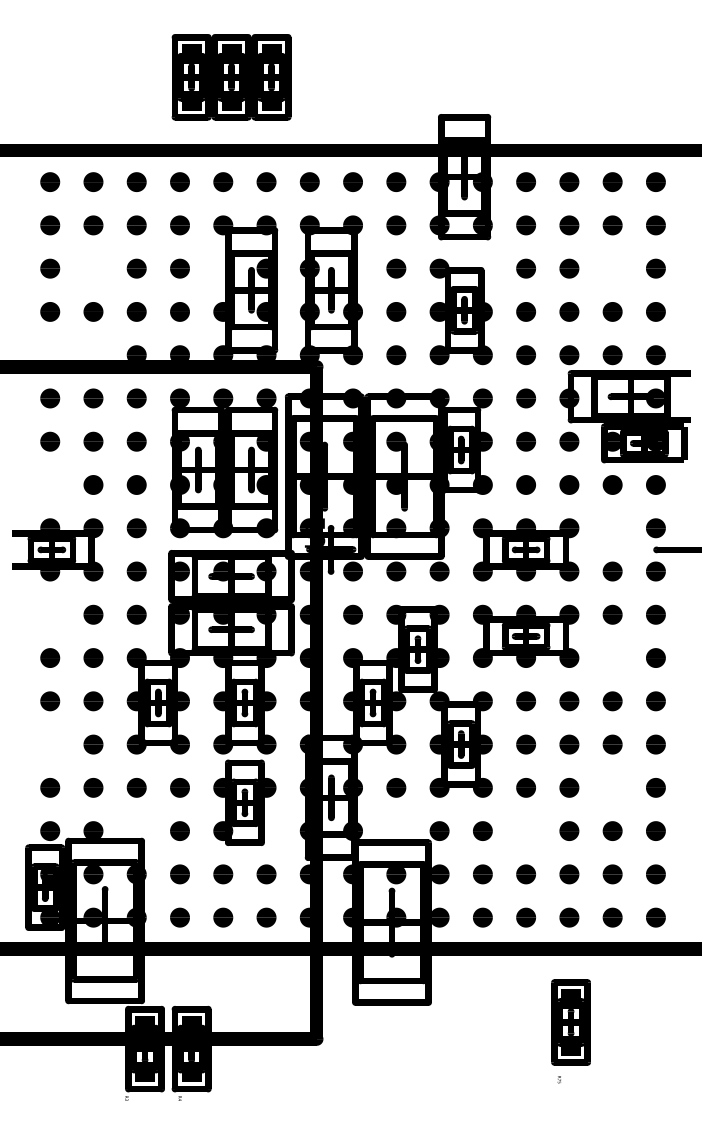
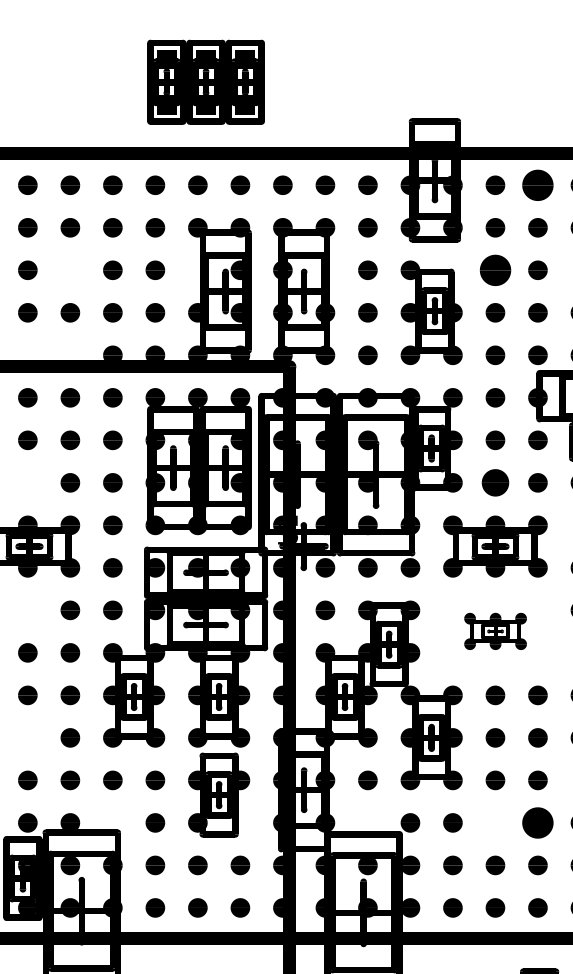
part: (569, 181) -> (538, 184), size x1.6
part: (525, 268) -> (494, 270), size x1.6
part: (525, 484) -> (494, 482), size x1.4
part: (526, 635) -> (495, 630), size x0.6
part: (569, 830) -> (538, 822), size x1.6

